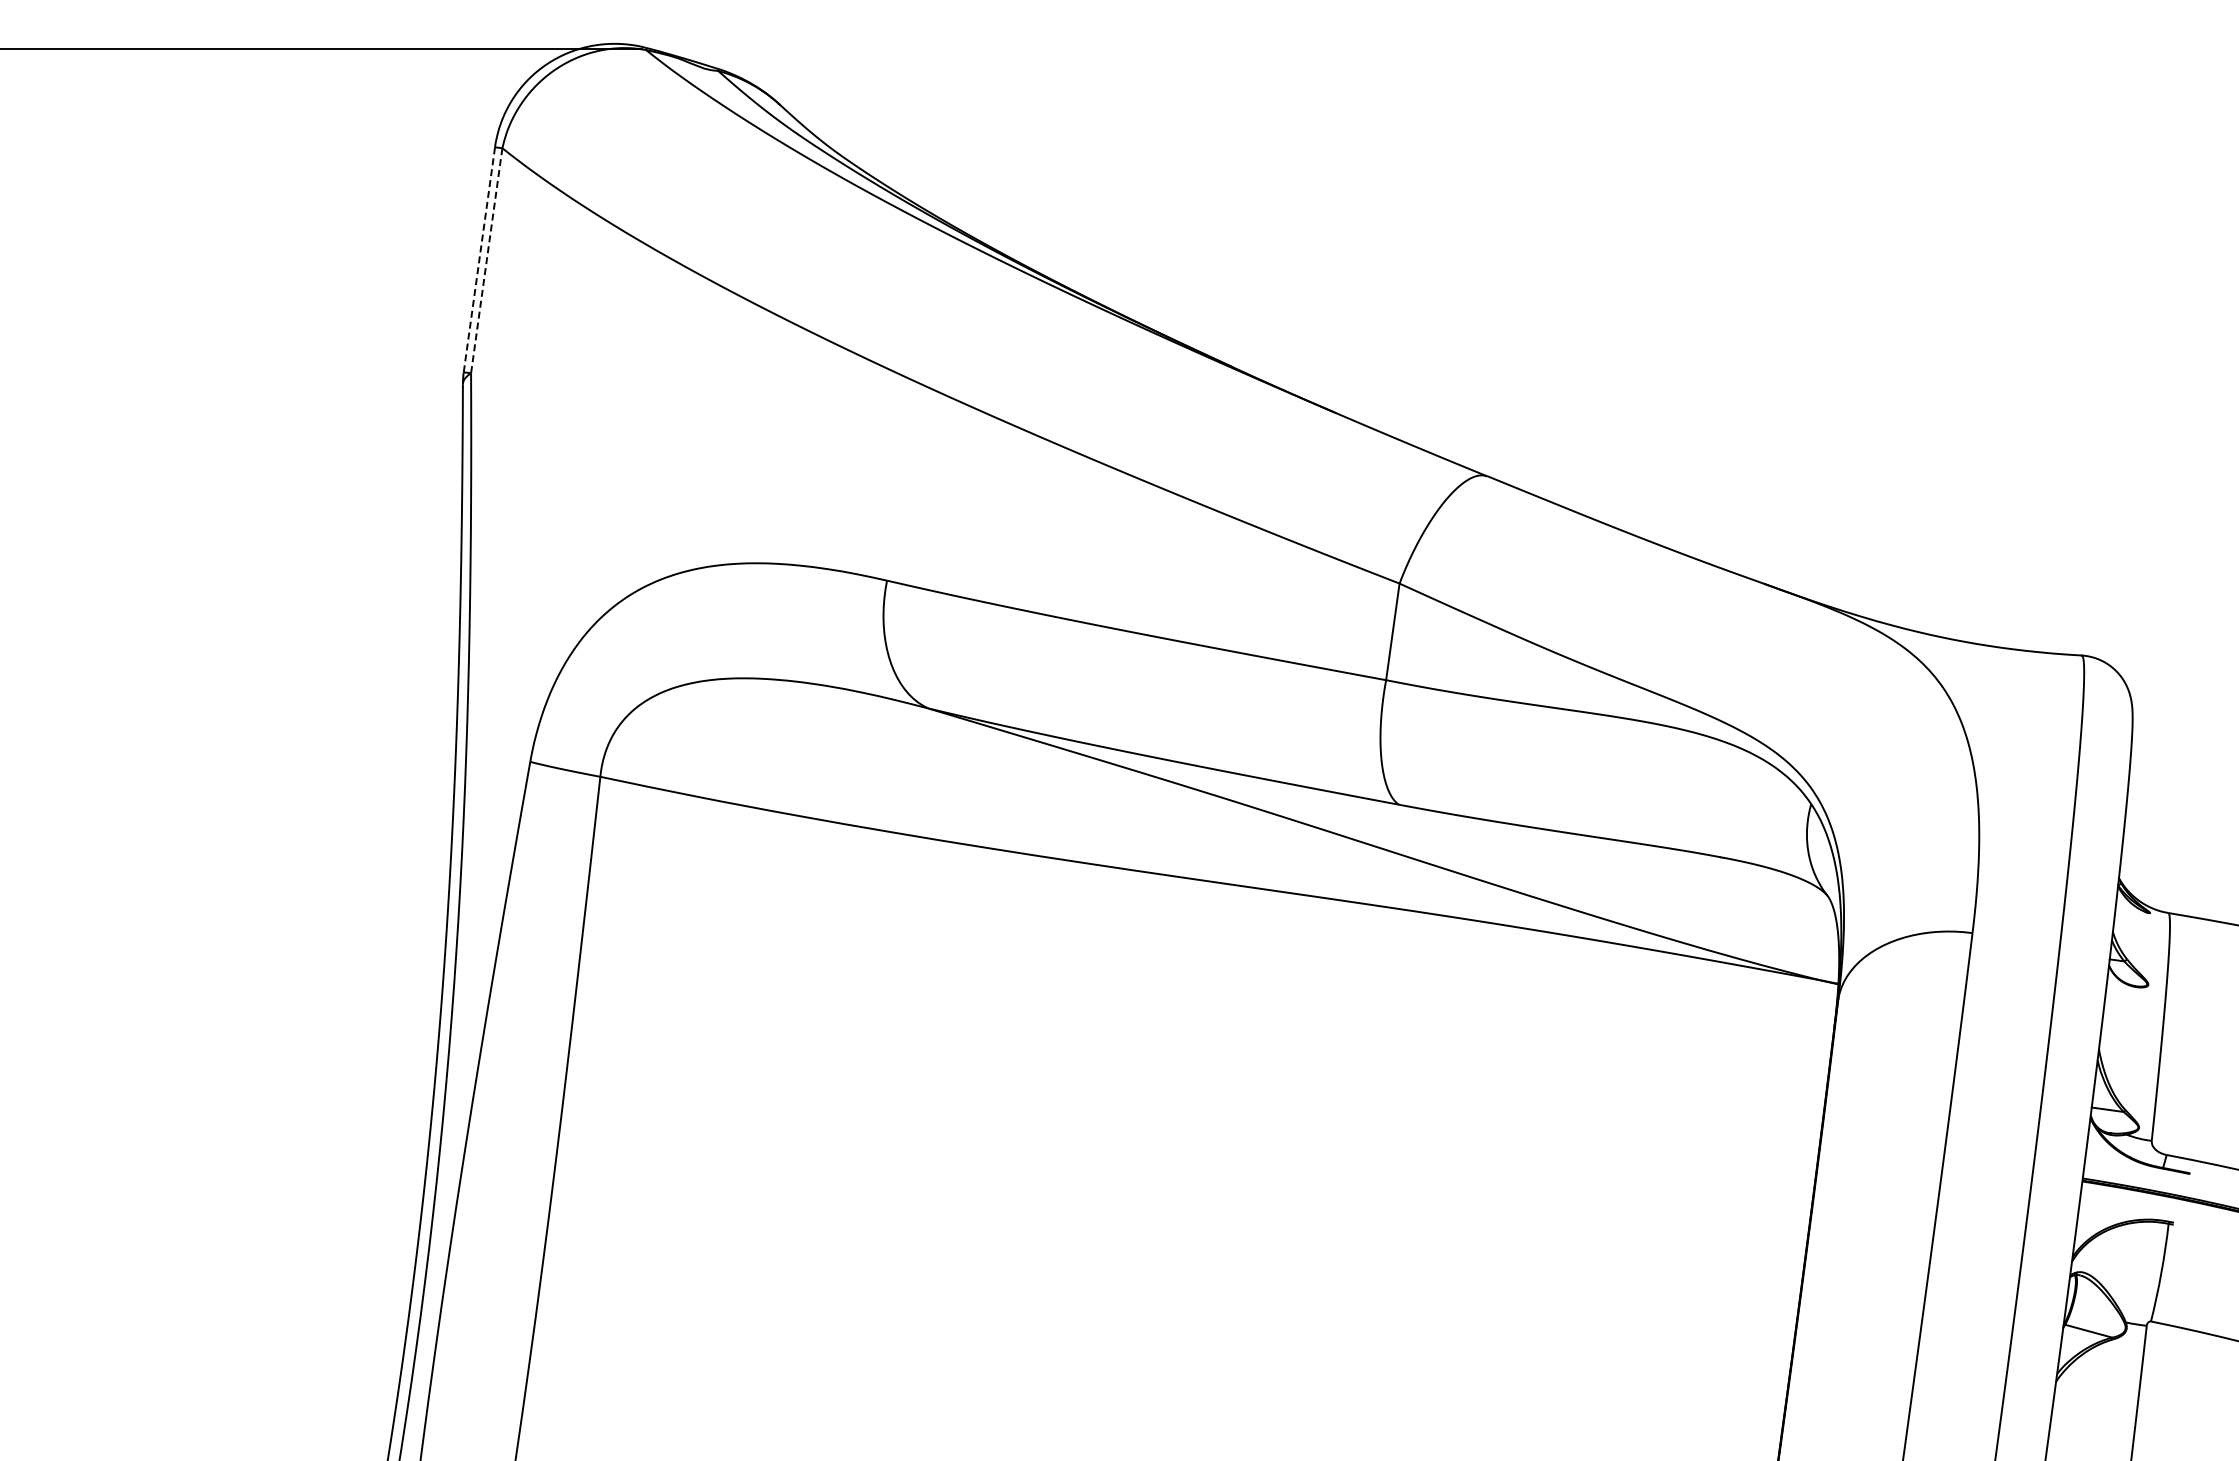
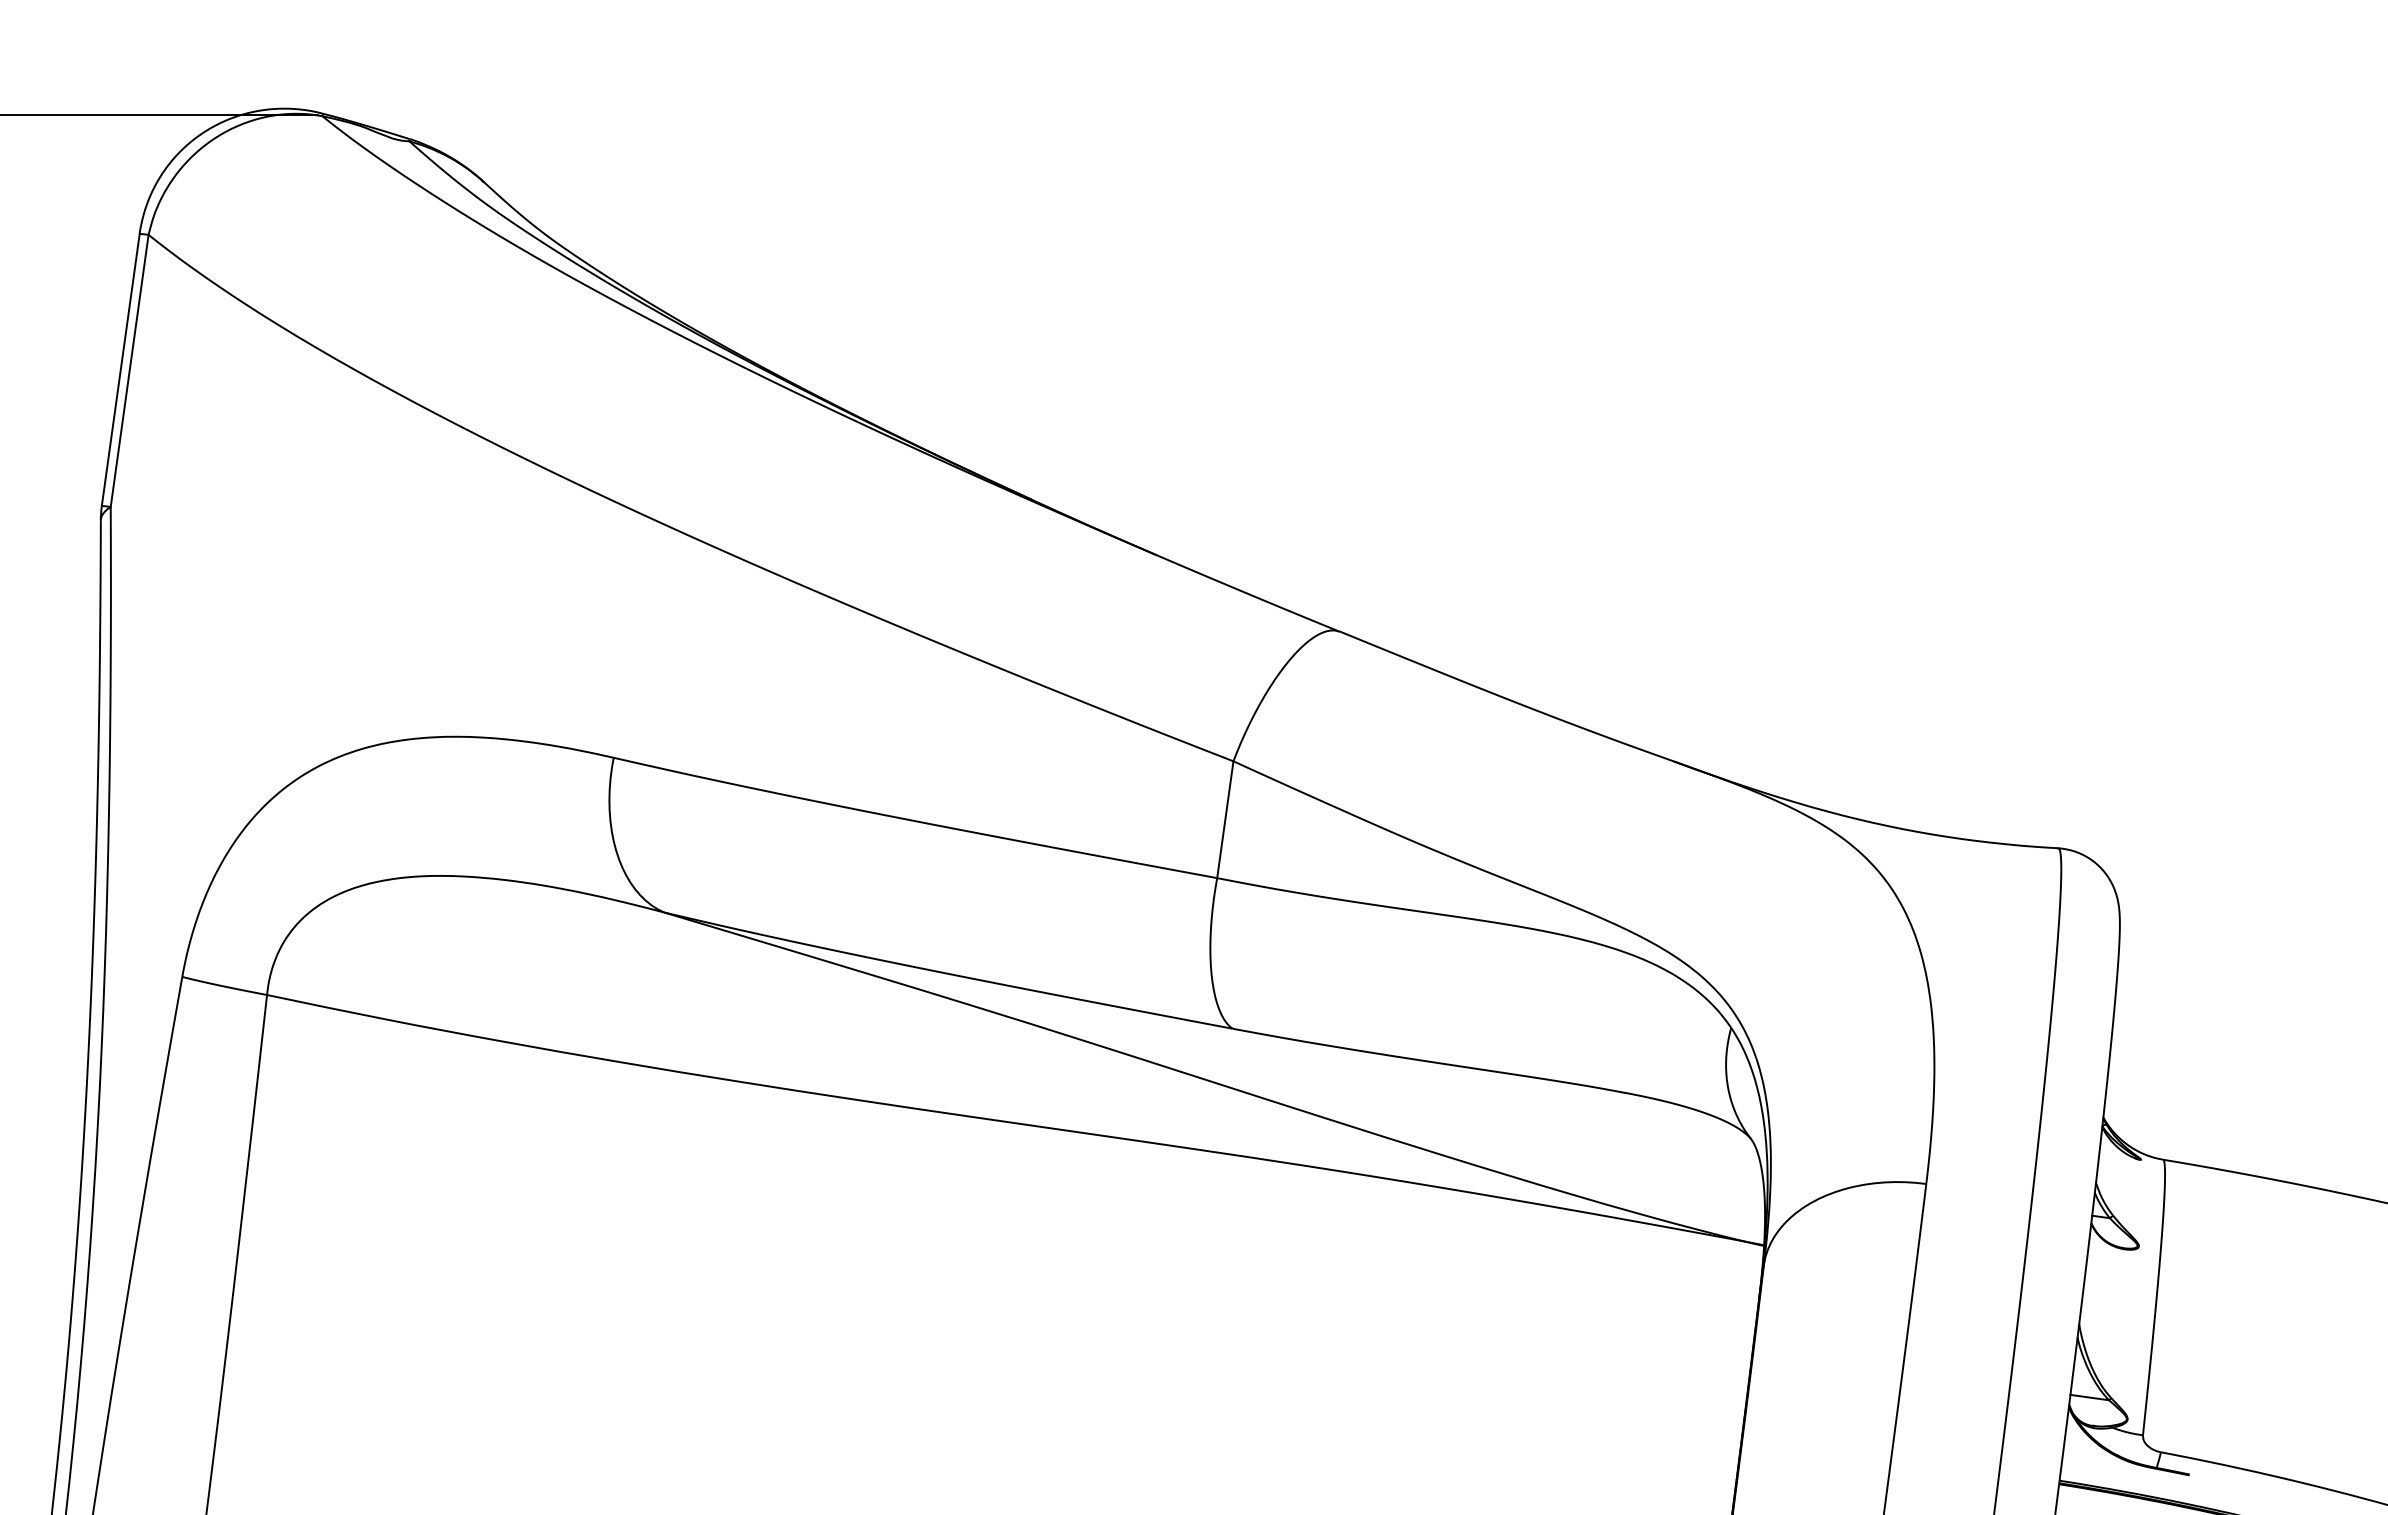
line: (479, 259) -> (120, 369), dashed -> solid
line: (486, 260) -> (129, 370), dashed -> solid

